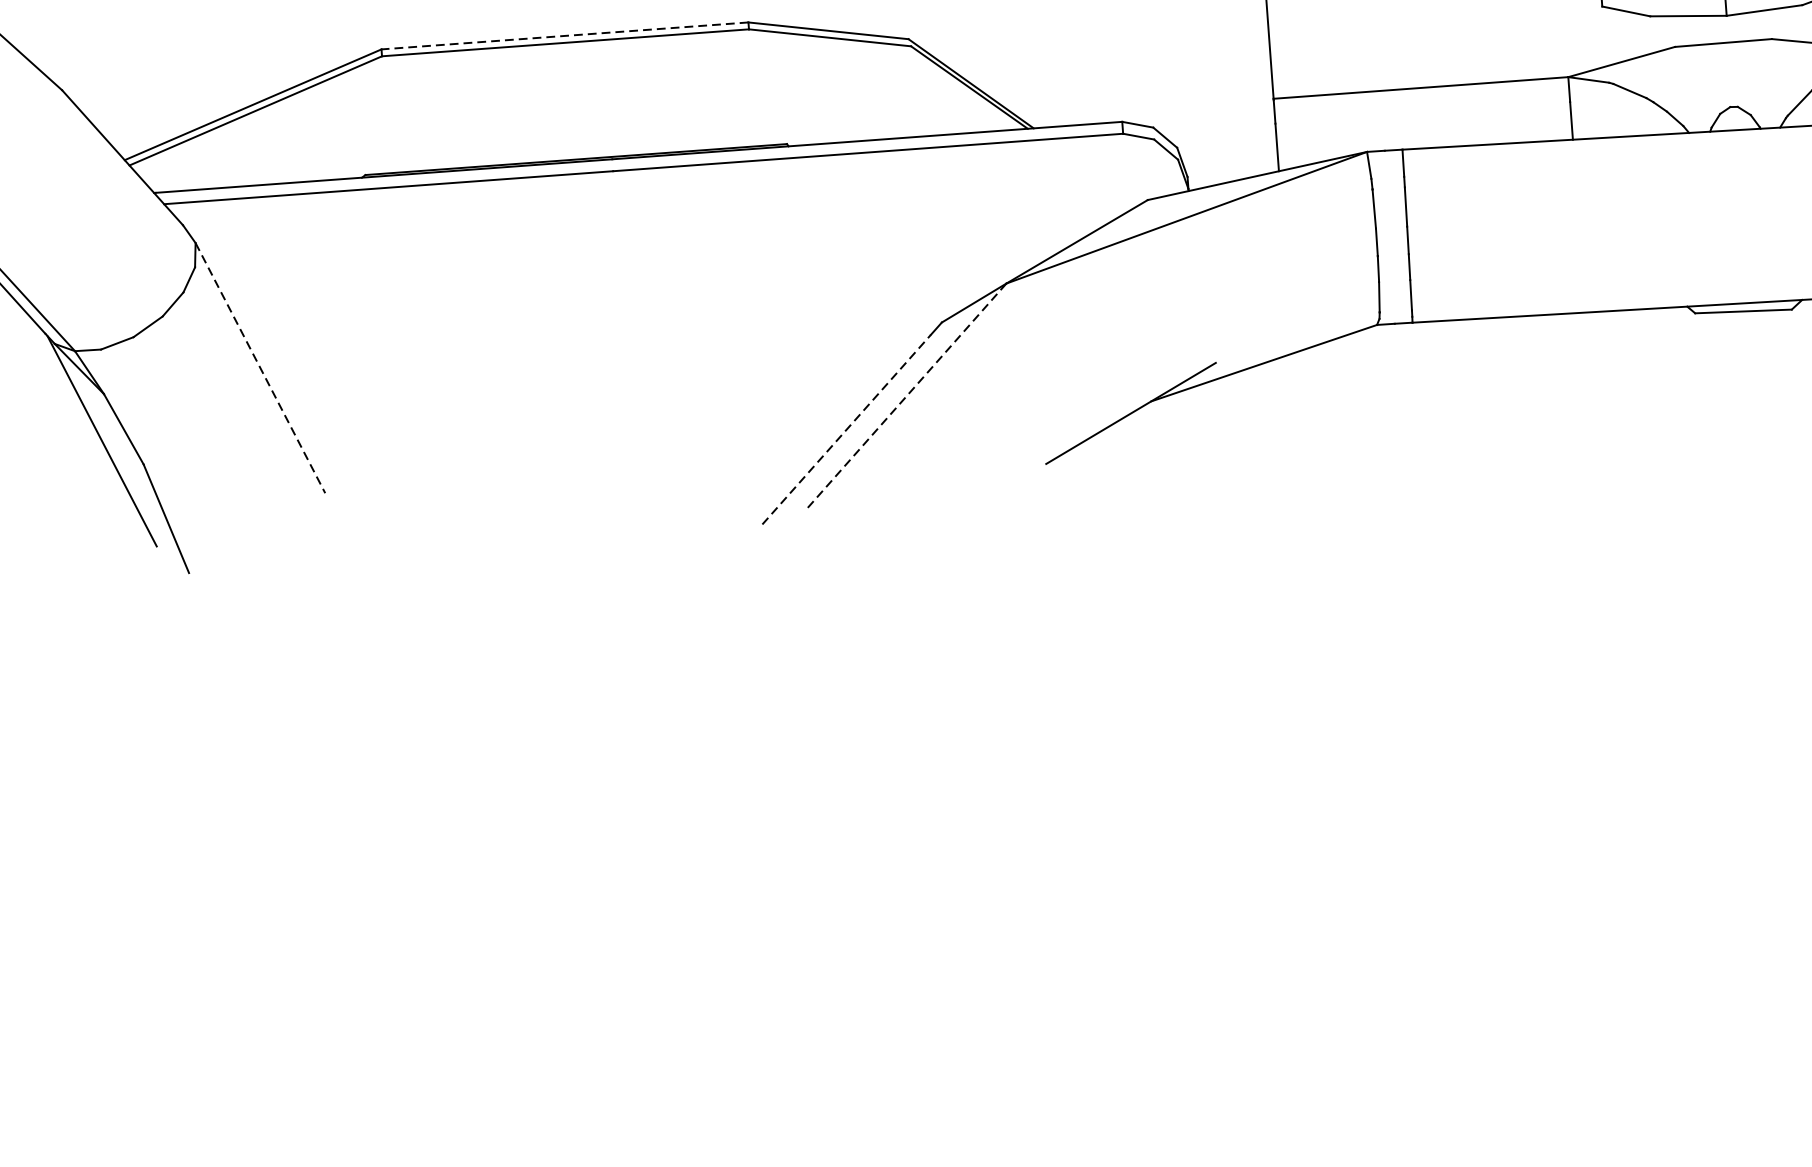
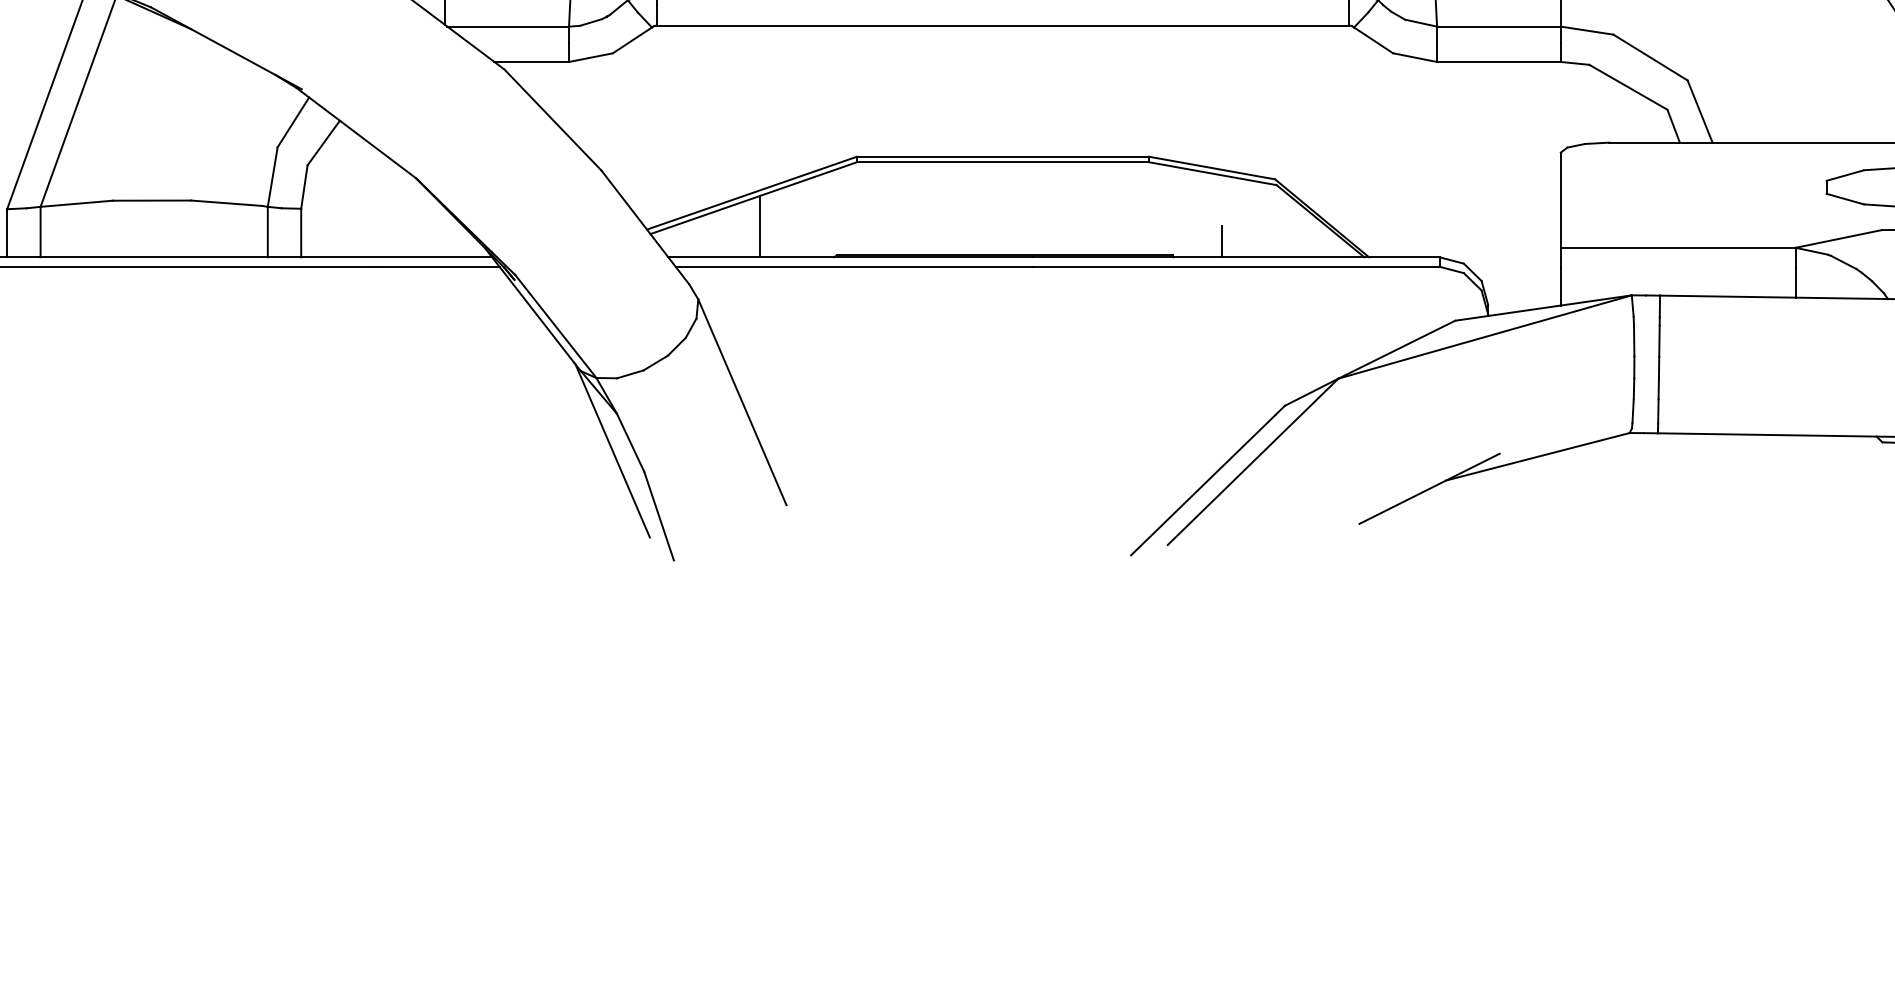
line: (564, 35) -> (1002, 156), dashed -> solid
line: (847, 122) -> (1221, 241), added
line: (265, 145) -> (759, 226), added
line: (260, 368) -> (742, 402), dashed -> solid
line: (906, 396) -> (1252, 462), dashed -> solid
line: (846, 430) -> (1203, 485), dashed -> solid

